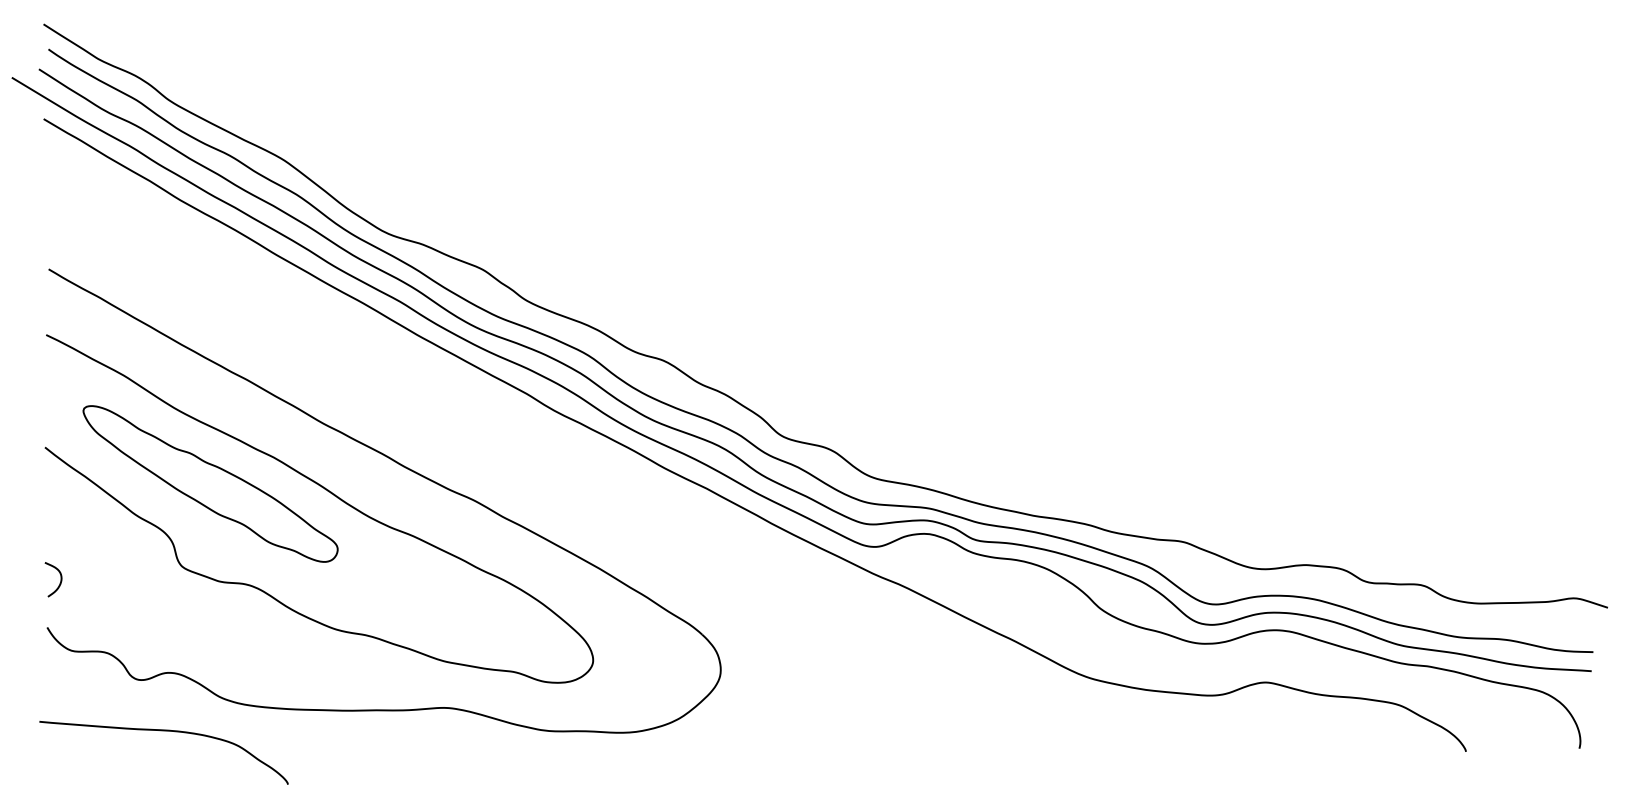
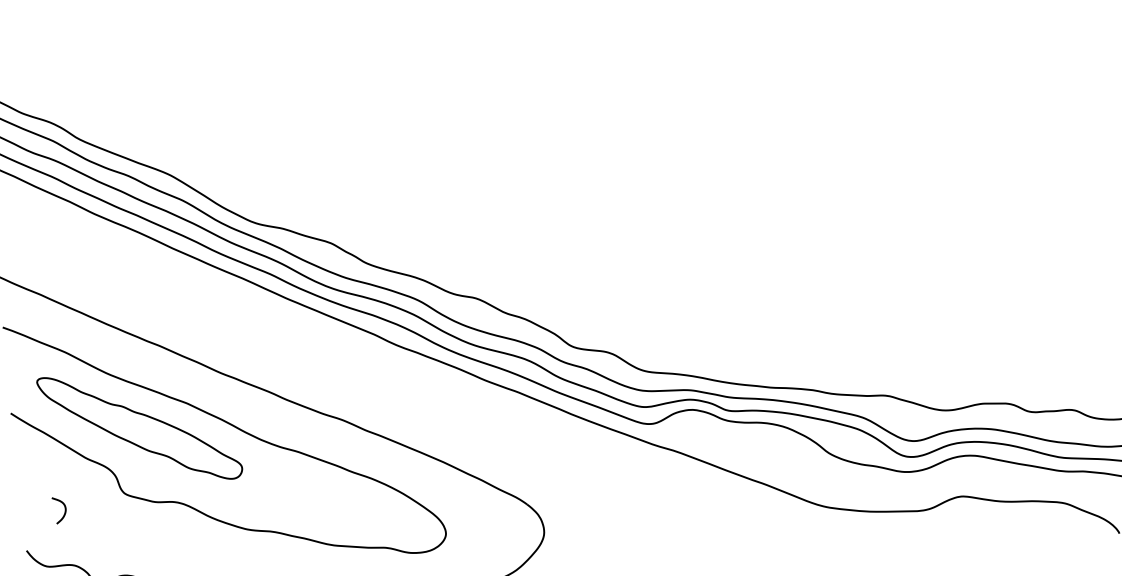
curve: (60, 579) -> (64, 509), moved

